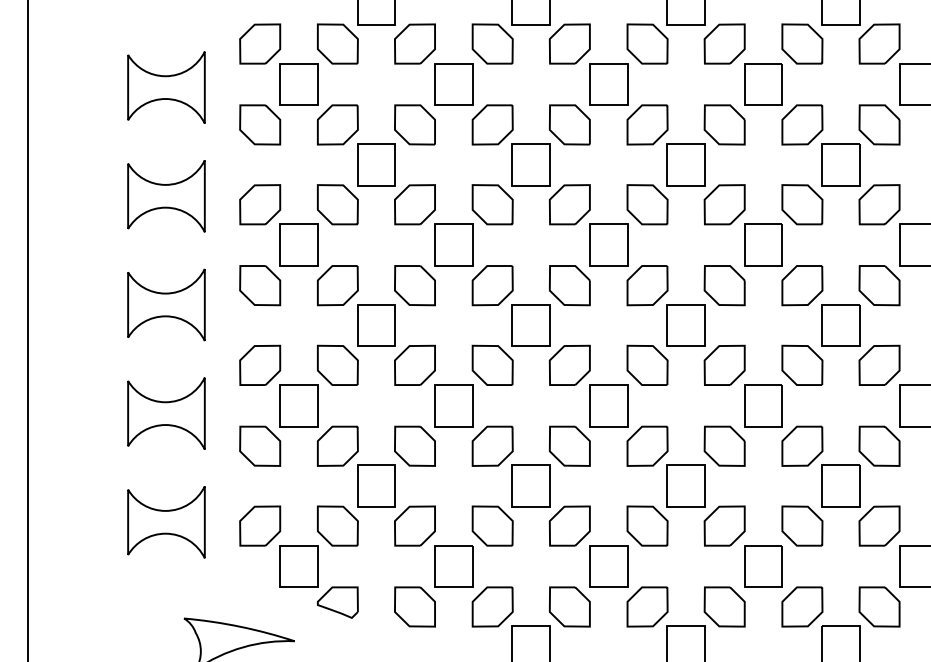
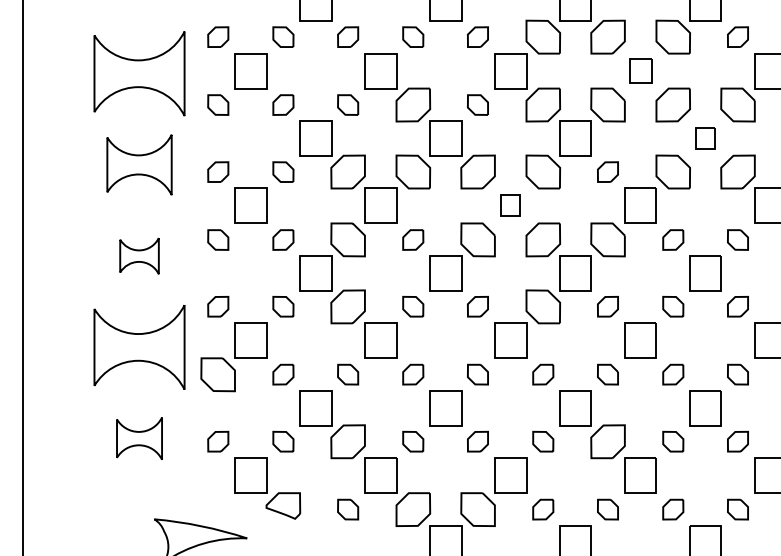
part: (260, 43) -> (218, 36), size x0.6
part: (337, 43) -> (283, 36), size x0.6
part: (414, 43) -> (347, 36), size x0.6
part: (492, 43) -> (413, 36), size x0.6
part: (569, 43) -> (477, 36), size x0.6
part: (879, 43) -> (737, 36), size x0.6
part: (763, 84) -> (640, 71), size x0.7
part: (166, 87) -> (139, 73), size x1.4
part: (260, 124) -> (218, 104), size x0.6
part: (337, 124) -> (283, 104), size x0.6
part: (414, 124) -> (347, 104), size x0.6
part: (569, 124) -> (477, 104), size x0.6
part: (840, 164) -> (705, 138), size x0.6
part: (260, 204) -> (218, 171), size x0.6
part: (337, 204) -> (283, 171), size x0.6
part: (724, 204) -> (607, 171), size x0.6
part: (608, 244) -> (510, 205), size x0.6
part: (260, 285) -> (218, 239), size x0.6
part: (337, 285) -> (283, 239), size x0.6
part: (492, 285) -> (413, 239), size x0.6
part: (802, 285) -> (673, 239), size x0.6
part: (879, 285) -> (737, 239), size x0.6
part: (166, 304) -> (139, 255), size x0.6
part: (260, 364) -> (218, 306), size x0.6
part: (337, 364) -> (283, 306), size x0.6
part: (492, 364) -> (413, 306), size x0.6
part: (569, 364) -> (477, 306), size x0.6
part: (724, 364) -> (607, 306), size x0.6
part: (802, 364) -> (673, 306), size x0.6
part: (879, 364) -> (737, 306), size x0.6
part: (166, 413) -> (139, 347), size x1.4
part: (337, 445) -> (283, 374), size x0.6
part: (414, 445) -> (347, 374), size x0.6
part: (492, 445) -> (413, 374), size x0.6
part: (569, 445) -> (477, 374), size x0.6
part: (647, 445) -> (543, 374), size x0.6
part: (724, 445) -> (607, 374), size x0.6
part: (802, 445) -> (673, 374), size x0.6
part: (879, 445) -> (737, 374), size x0.6
part: (166, 522) -> (139, 438), size x0.7
part: (260, 525) -> (218, 441), size x0.6
part: (337, 525) -> (283, 441), size x0.6
part: (492, 525) -> (413, 441), size x0.6
part: (569, 525) -> (477, 441), size x0.6
part: (647, 525) -> (543, 441), size x0.6
part: (802, 525) -> (673, 441), size x0.6
part: (879, 525) -> (737, 441), size x0.6
part: (414, 606) -> (347, 509), size x0.6
part: (647, 606) -> (543, 509), size x0.6
part: (724, 606) -> (607, 509), size x0.6
part: (802, 606) -> (673, 509), size x0.6
part: (879, 606) -> (737, 509), size x0.6

